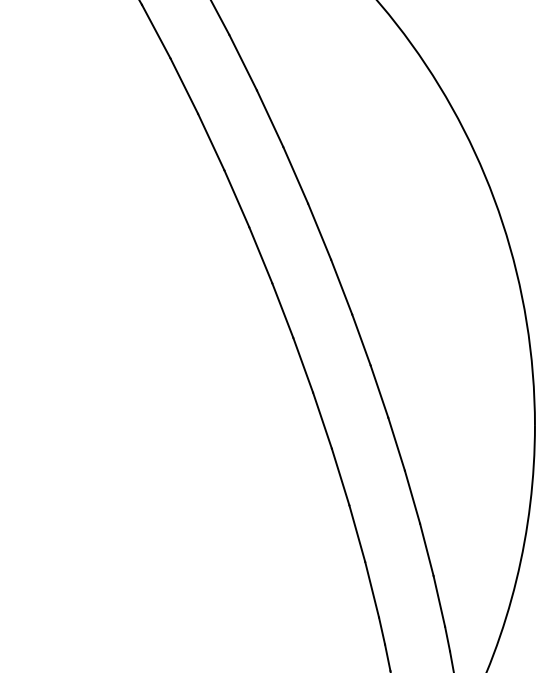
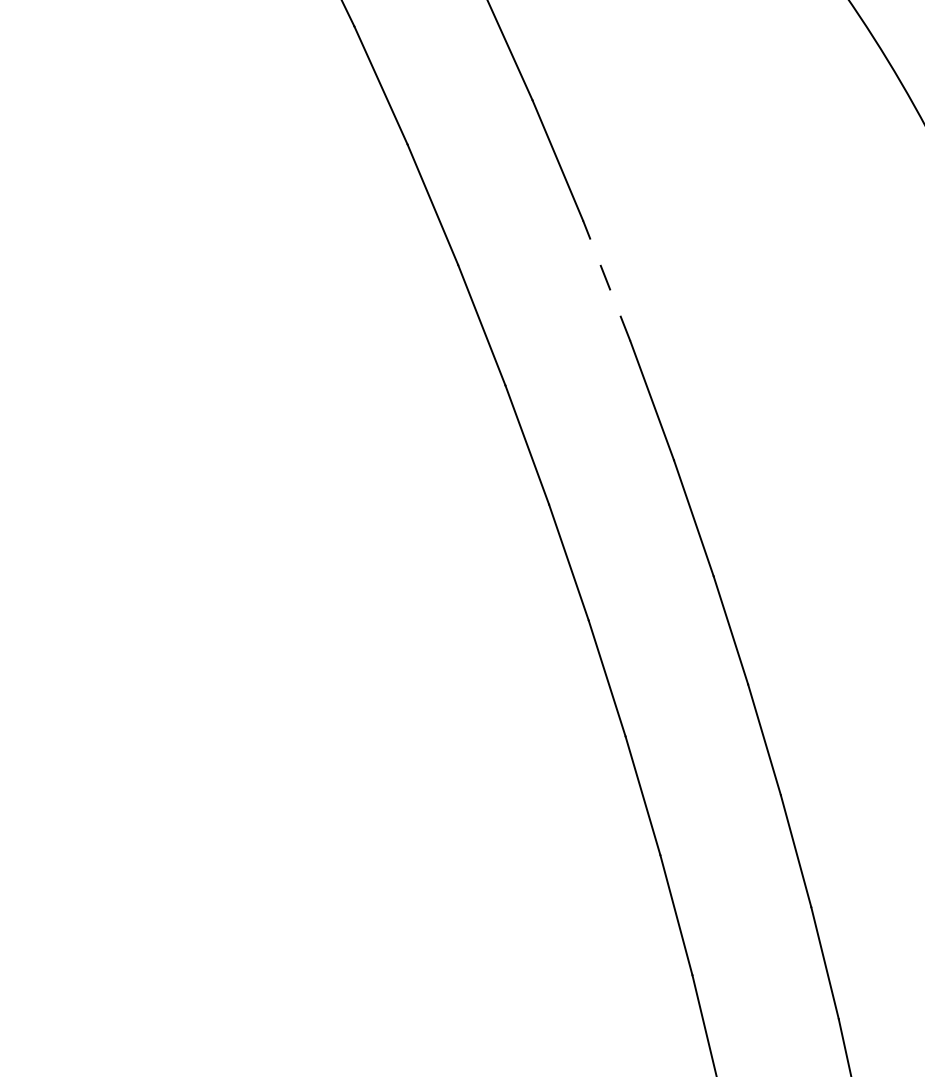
line: (295, 175) -> (606, 281), solid -> dashed

